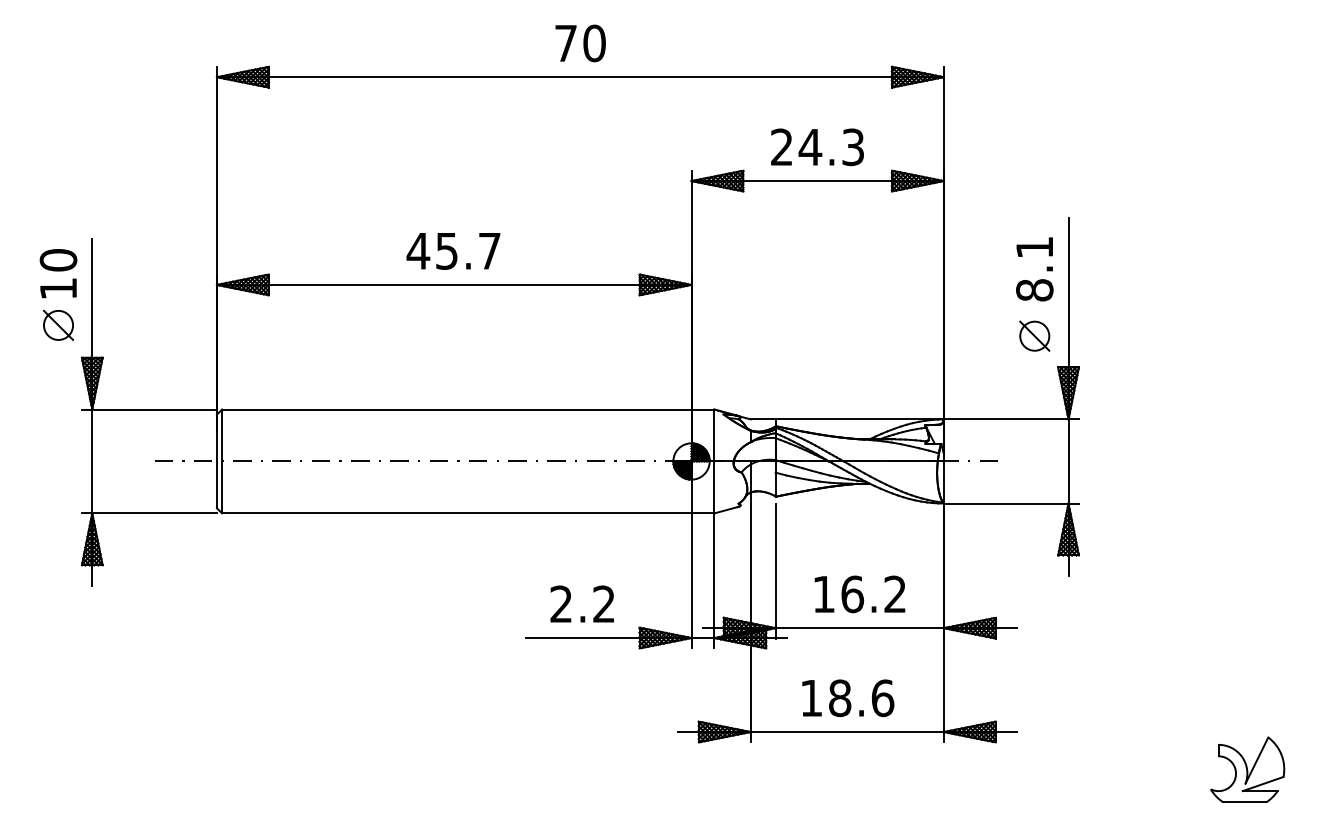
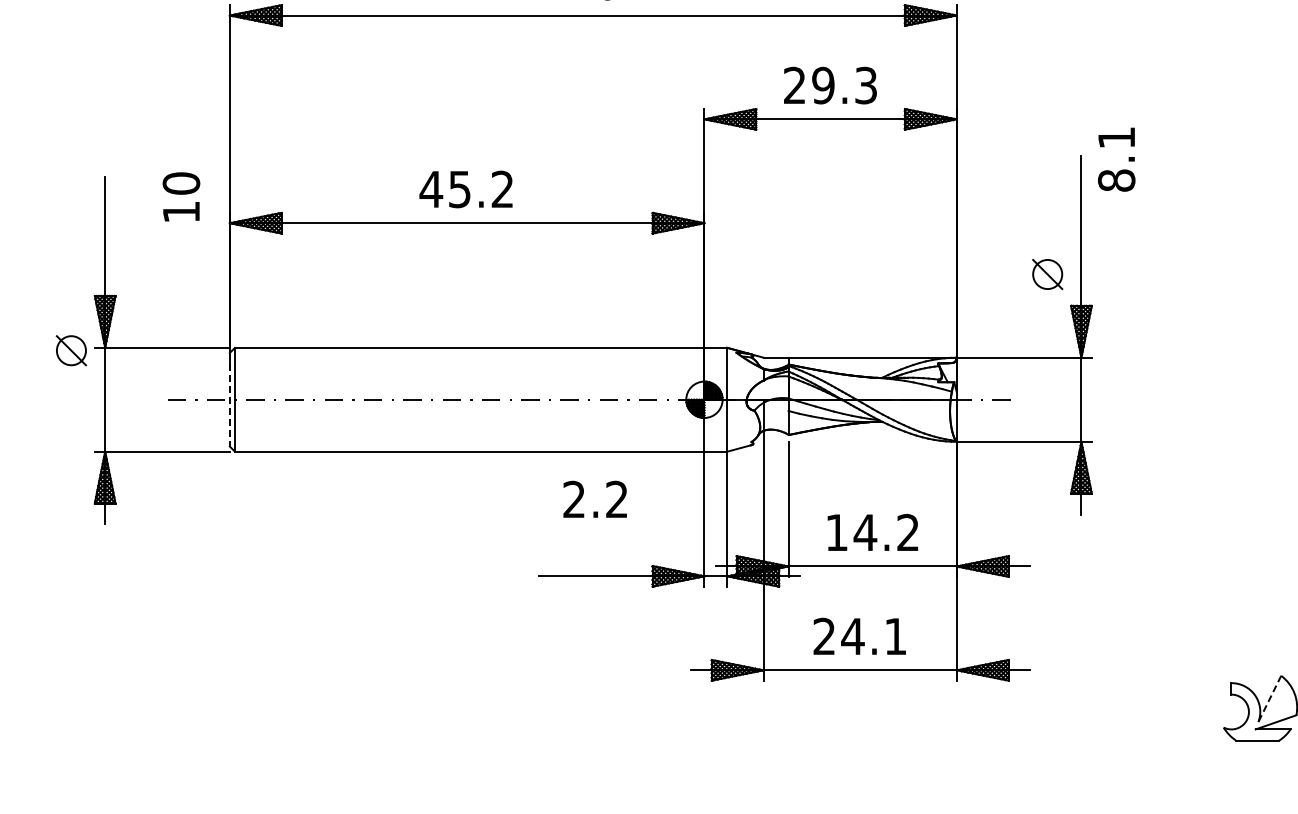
text: (810, 147) -> (823, 85), 24.3 -> 29.3
text: (489, 250) -> (502, 188), 45.7 -> 45.2
text: (1034, 269) -> (1116, 159), moved
text: (58, 273) -> (181, 196), moved
part: (58, 325) -> (71, 350), moved
line: (216, 461) -> (229, 399), solid -> dashed
text: (852, 594) -> (865, 532), 16.2 -> 14.2
text: (581, 603) -> (594, 498), moved
text: (847, 698) -> (860, 636), 18.6 -> 24.1
line: (1256, 760) -> (1269, 698), solid -> dashed

